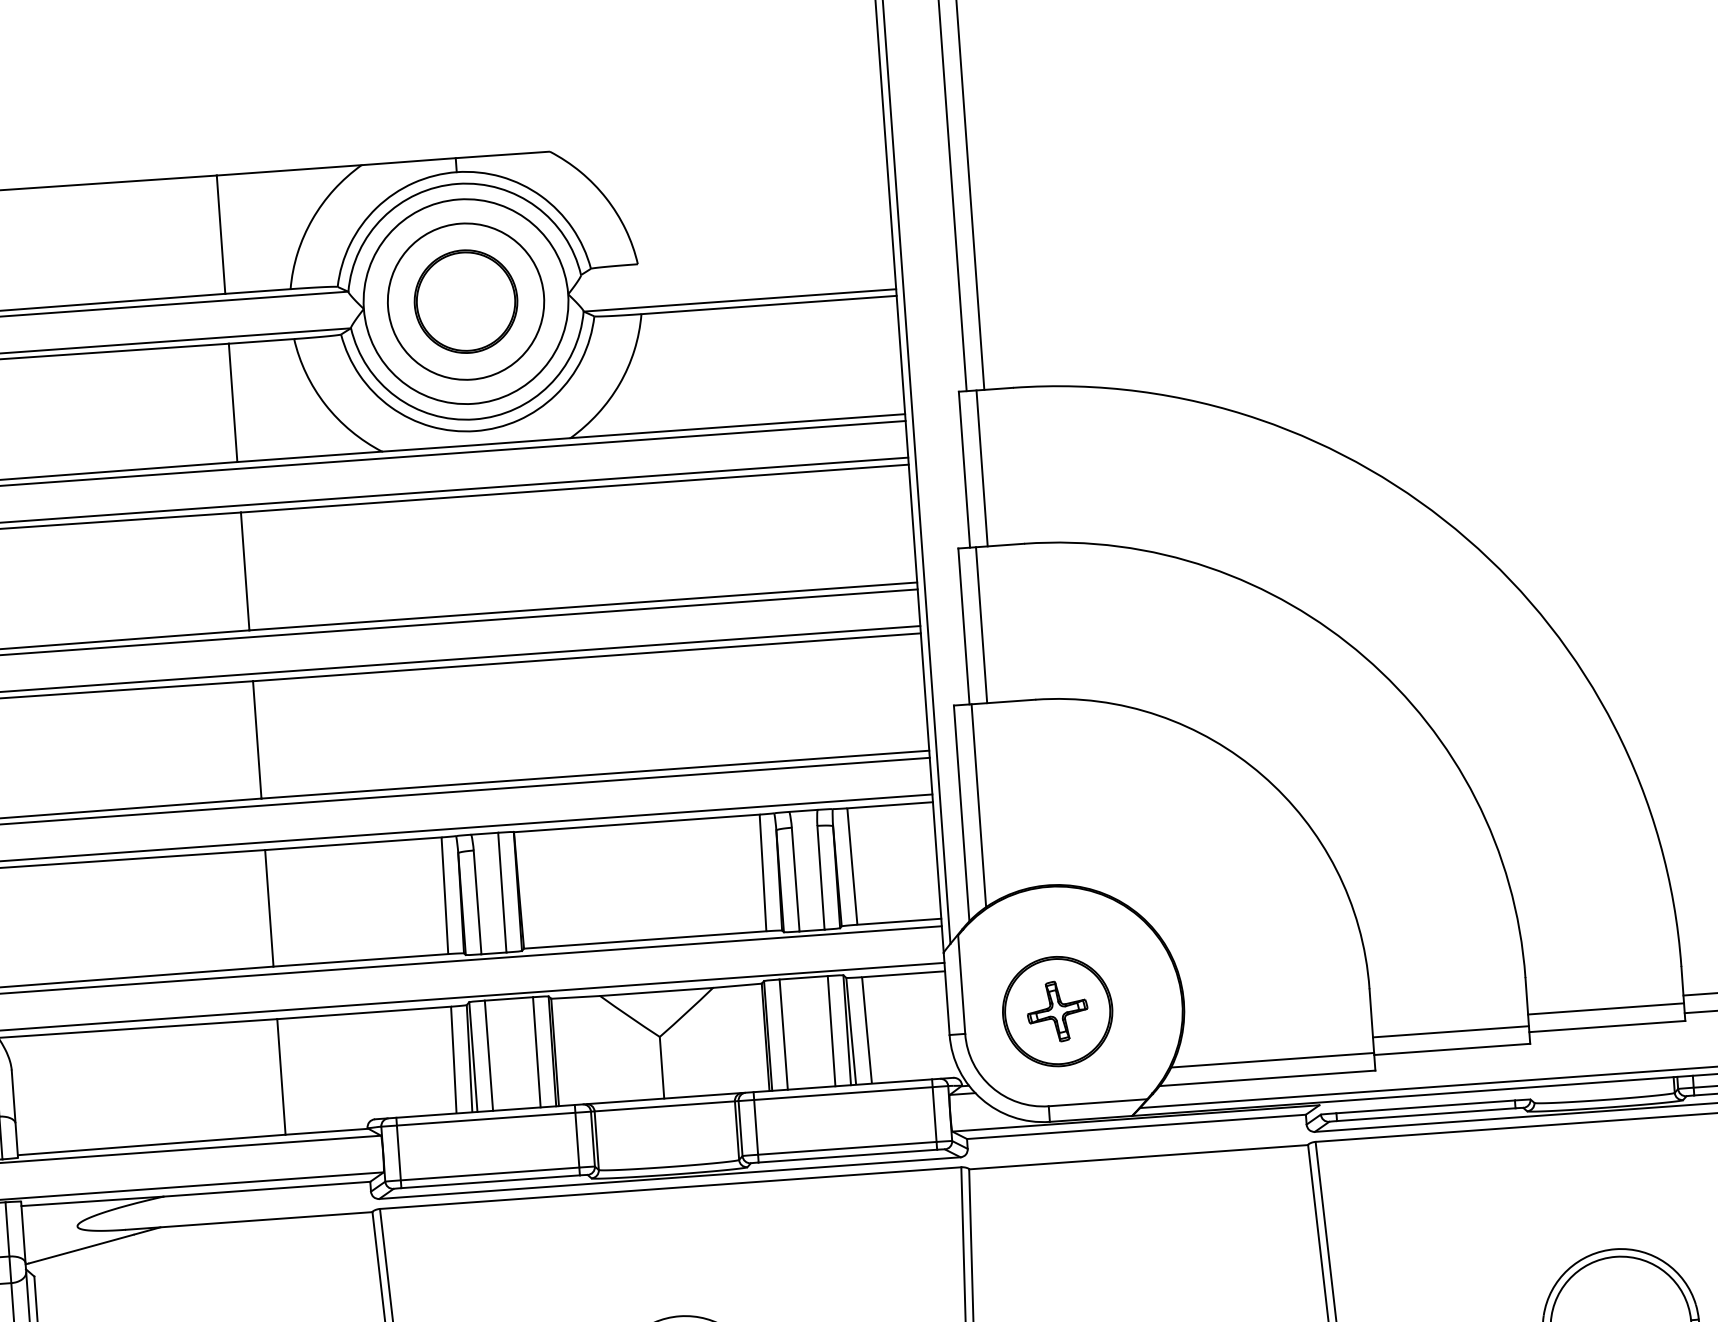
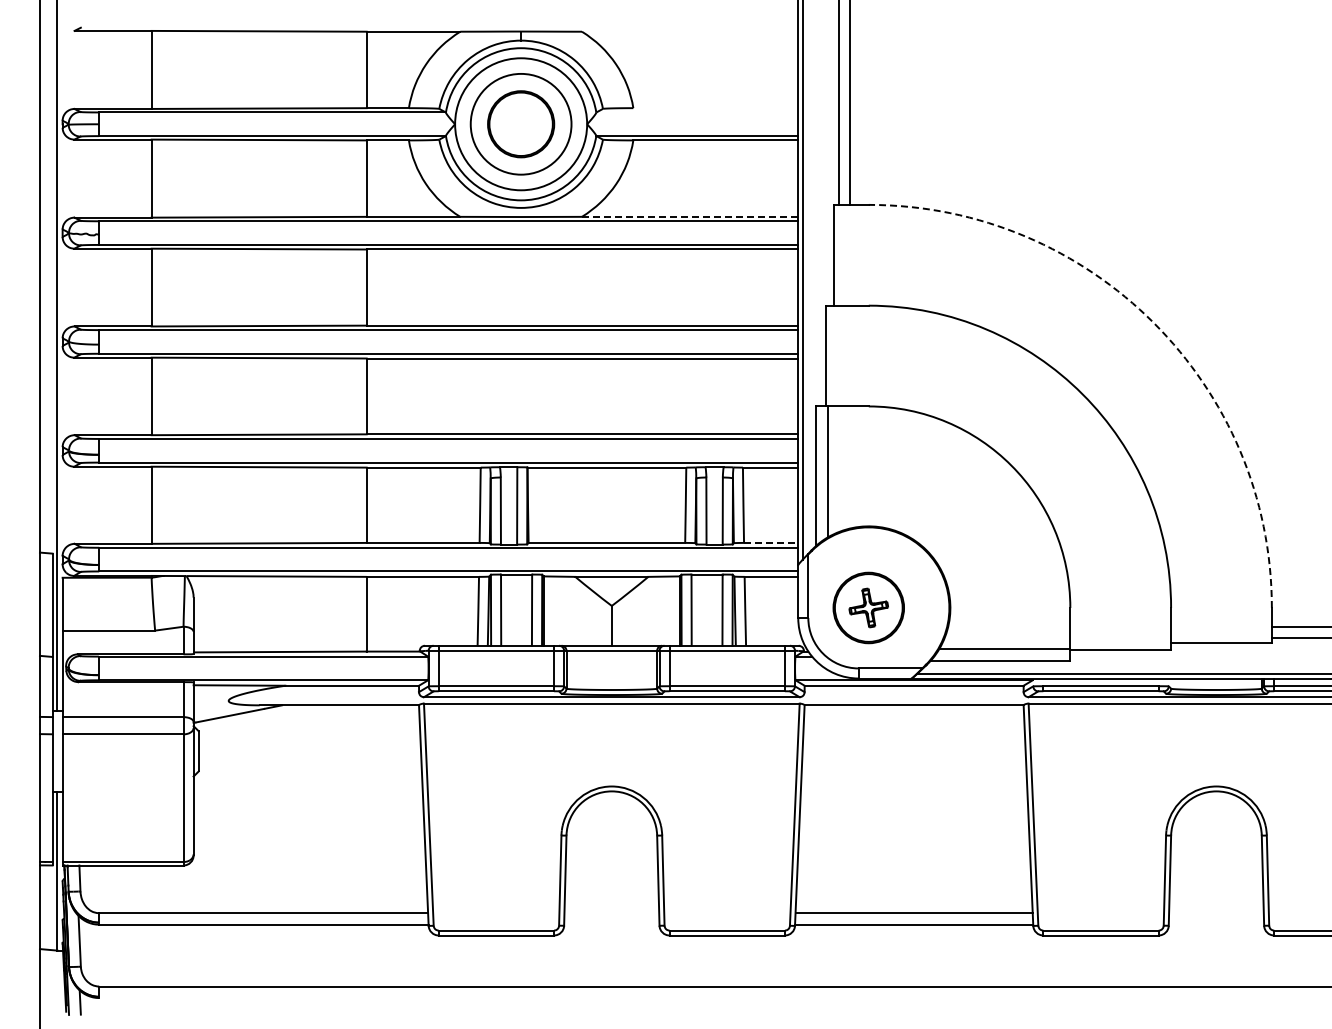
line: (738, 425) -> (690, 216), solid -> dashed
line: (982, 467) -> (845, 254), removed
arc: (1466, 538) -> (1153, 322), solid -> dashed
line: (981, 624) -> (837, 355), removed
line: (899, 921) -> (771, 542), solid -> dashed
line: (1606, 1008) -> (1221, 631), removed
line: (1450, 1032) -> (1120, 639), removed

